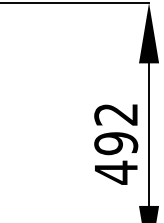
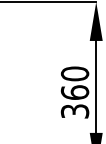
text: (115, 143) -> (74, 92), 492 -> 360

